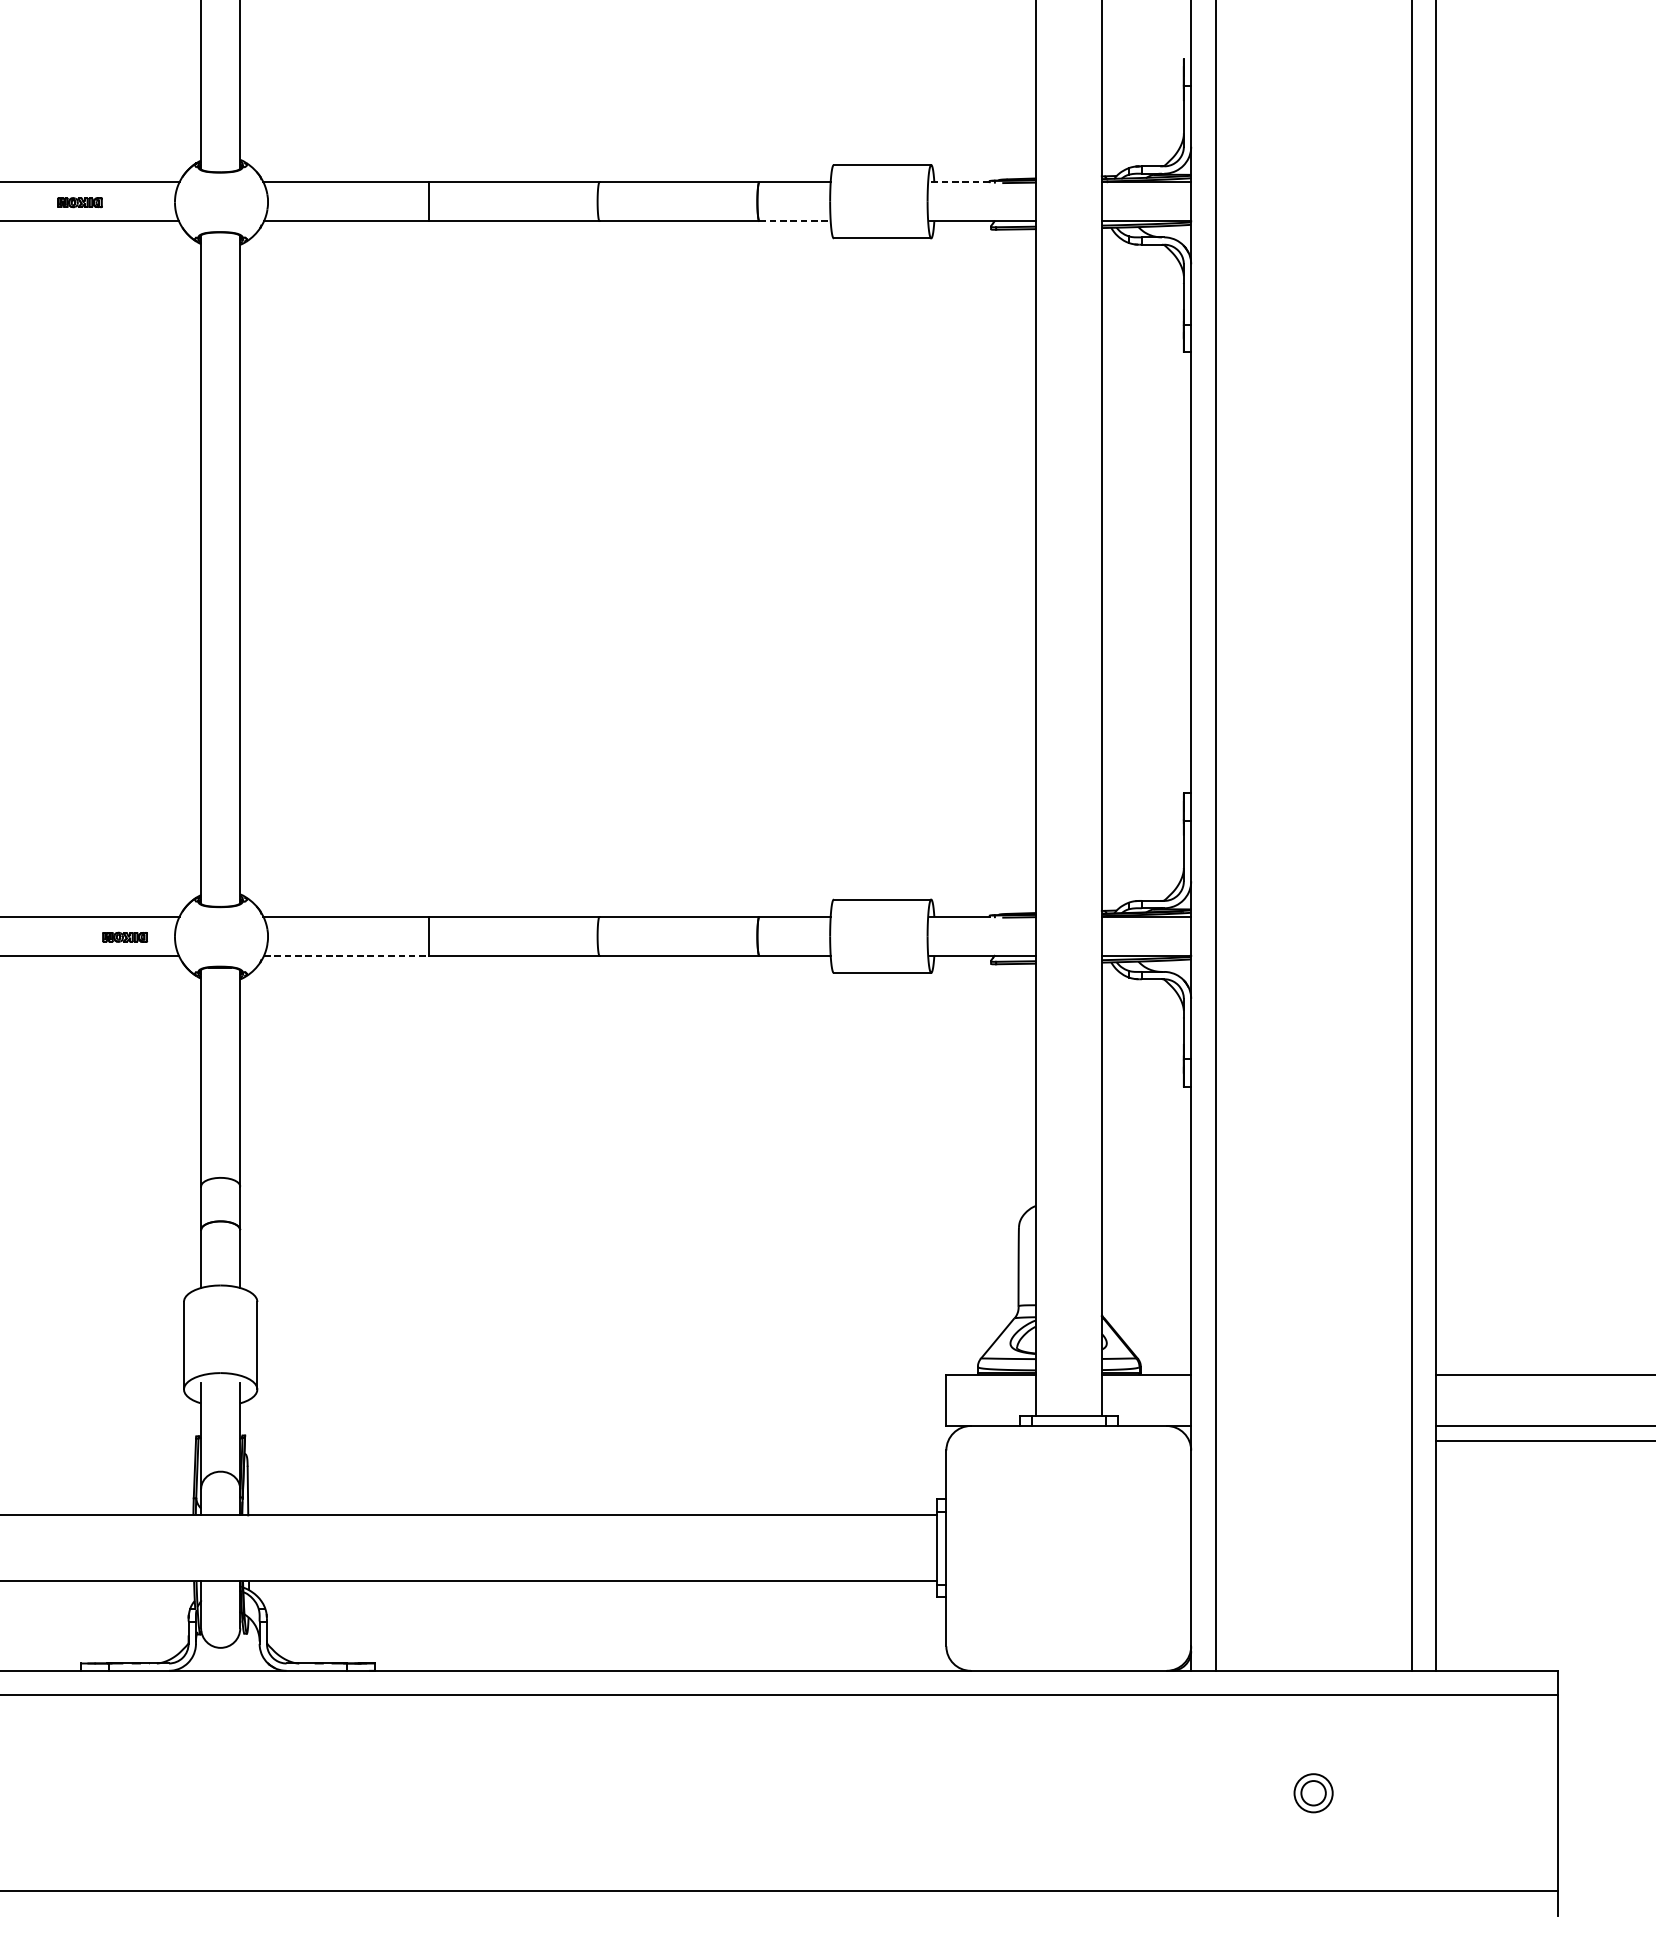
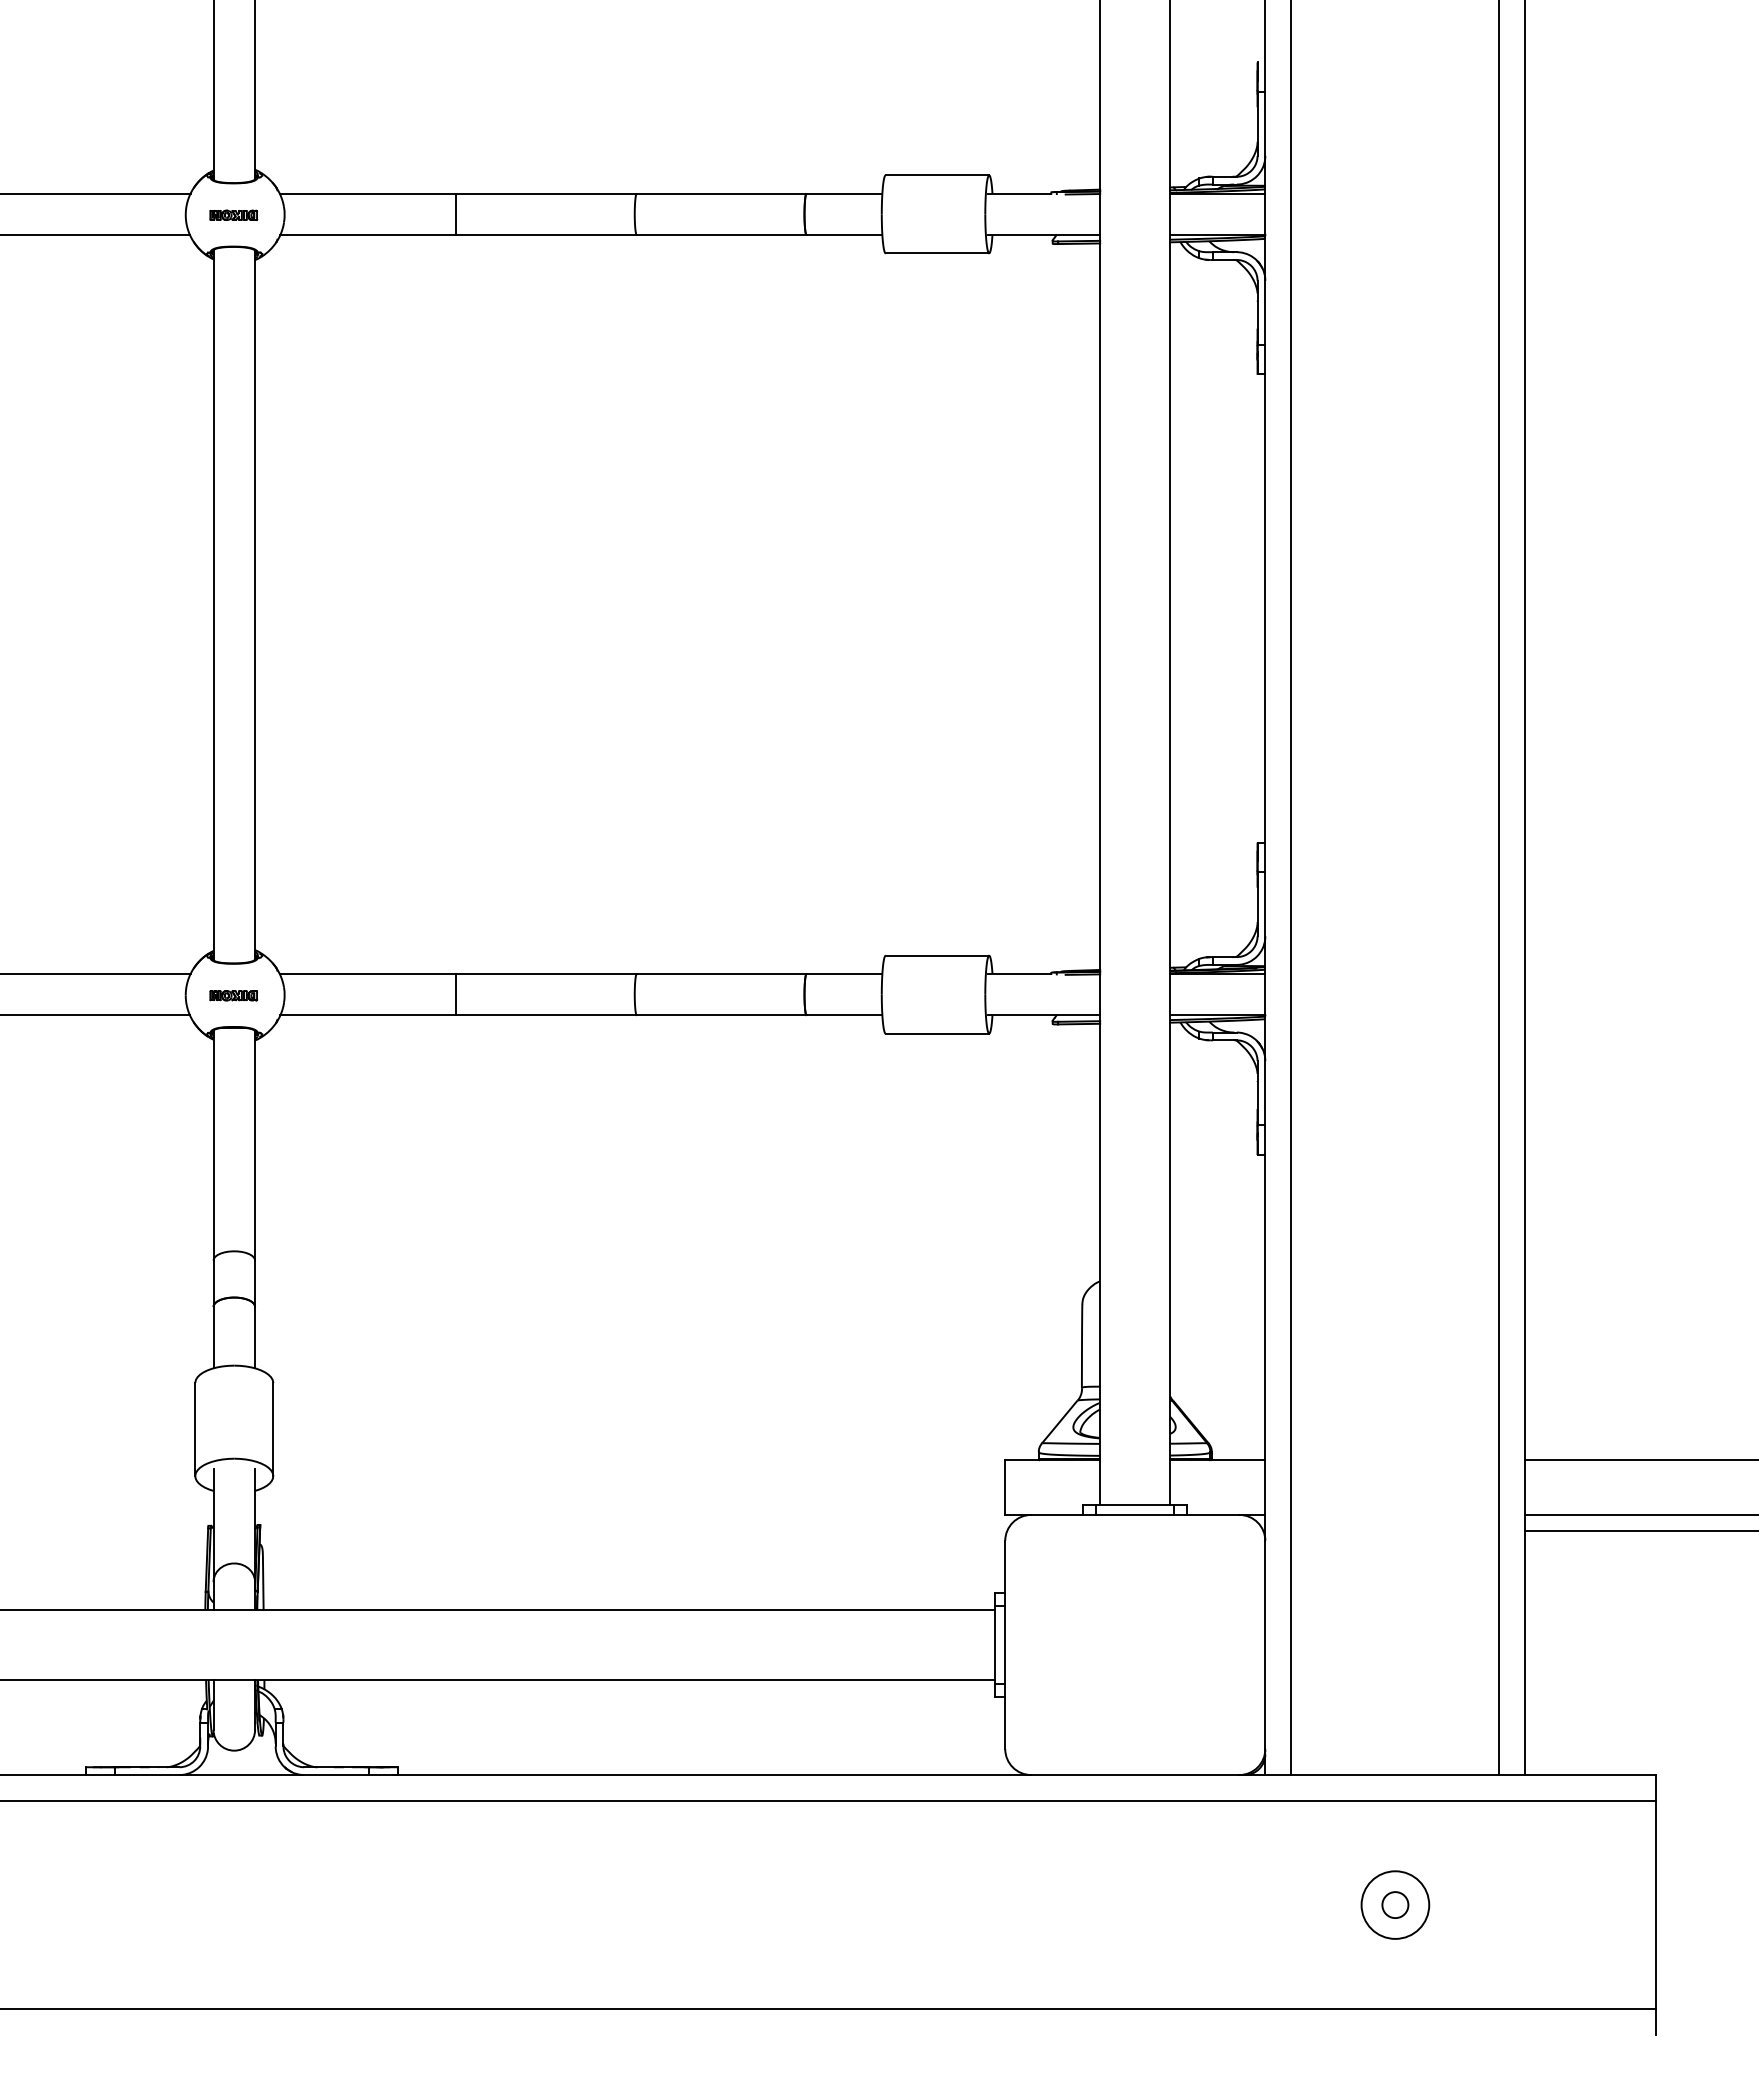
line: (959, 182) -> (1019, 193), dashed -> solid
part: (79, 201) -> (233, 214), moved
line: (795, 221) -> (844, 235), dashed -> solid
part: (124, 937) -> (233, 995), moved
line: (346, 955) -> (367, 1015), dashed -> solid
circle: (1313, 1792) -> (1395, 1904), size x1.67

